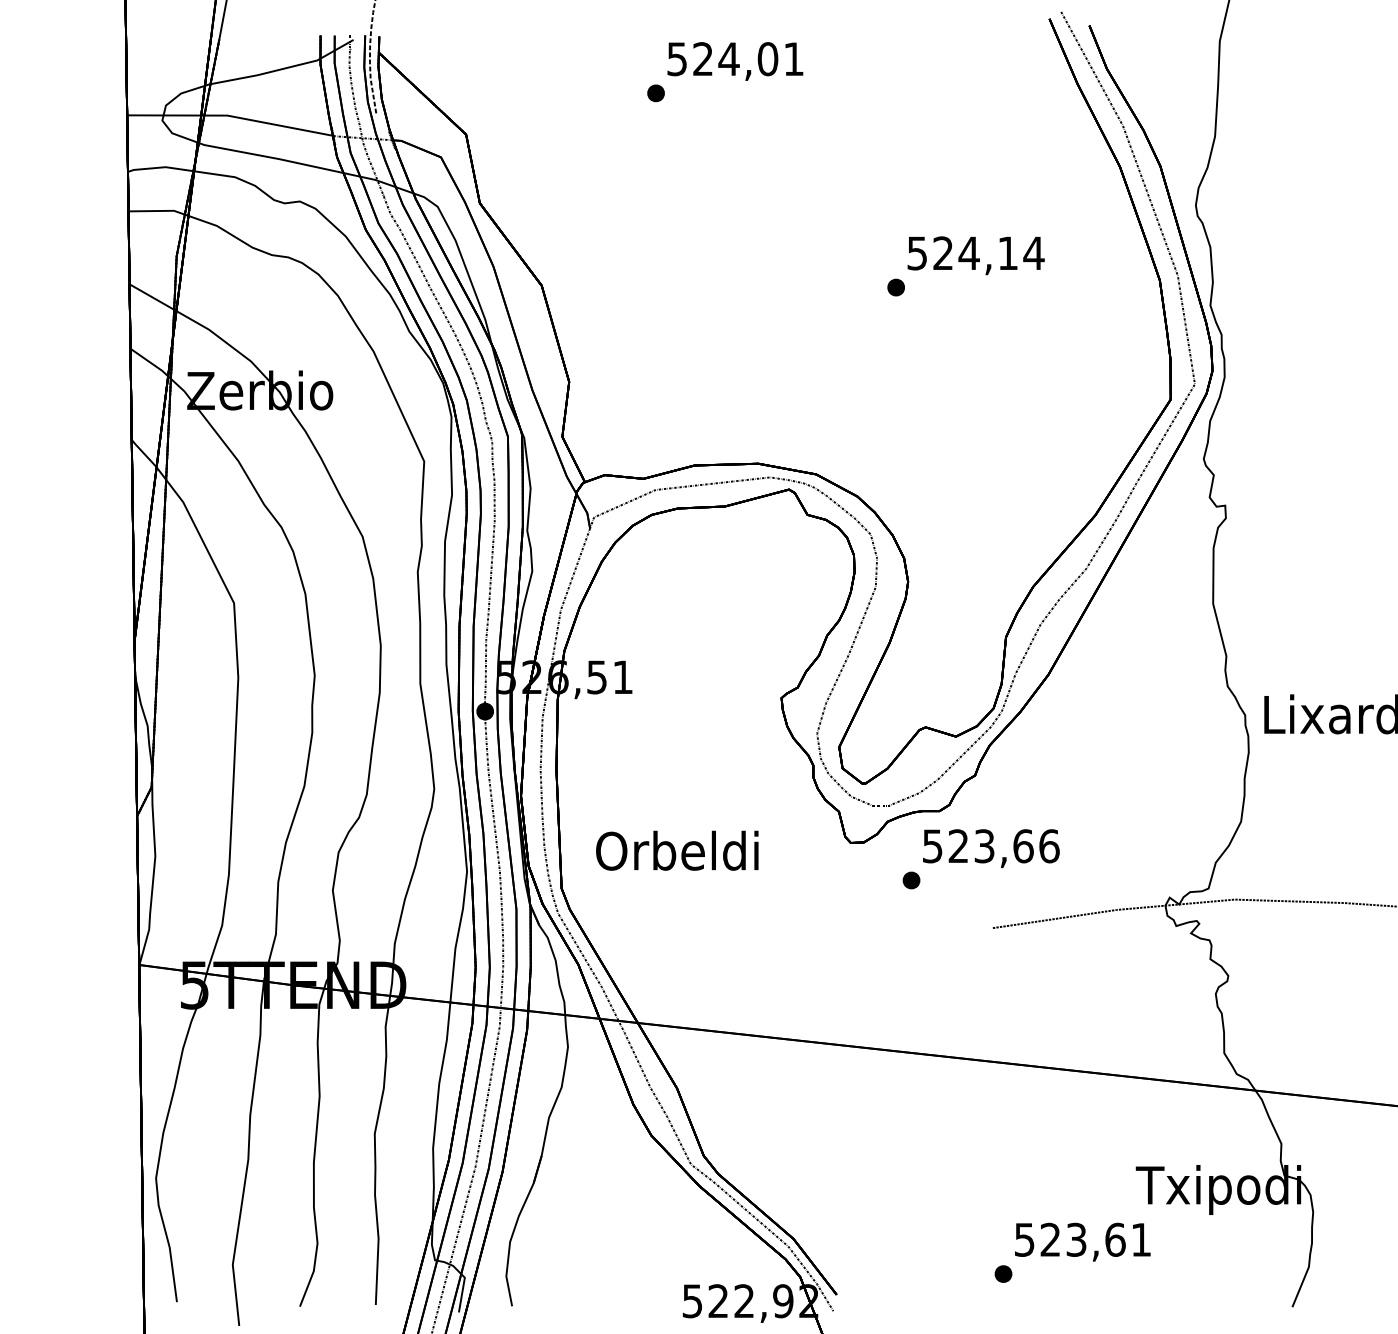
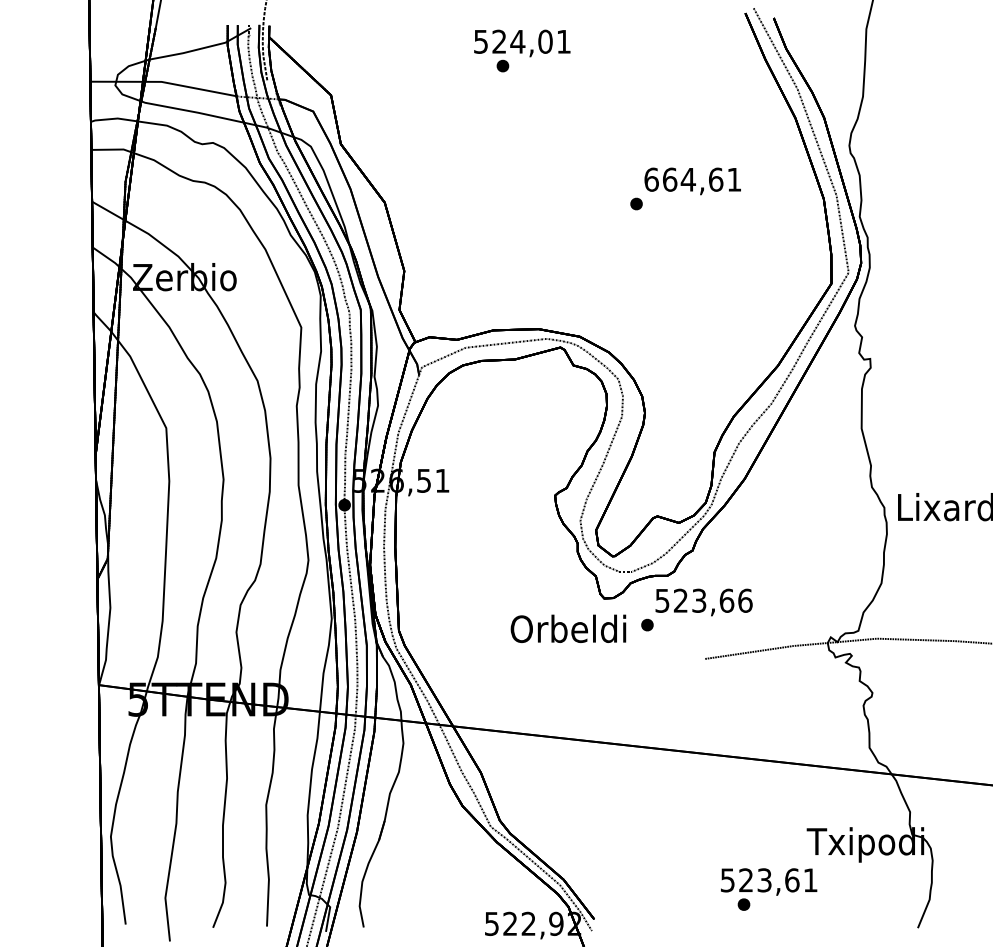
part: (655, 93) -> (502, 66), moved
text: (975, 253) -> (692, 179), 524,14 -> 664,61
text: (677, 850) -> (568, 628), moved
part: (1003, 1273) -> (744, 904), moved

